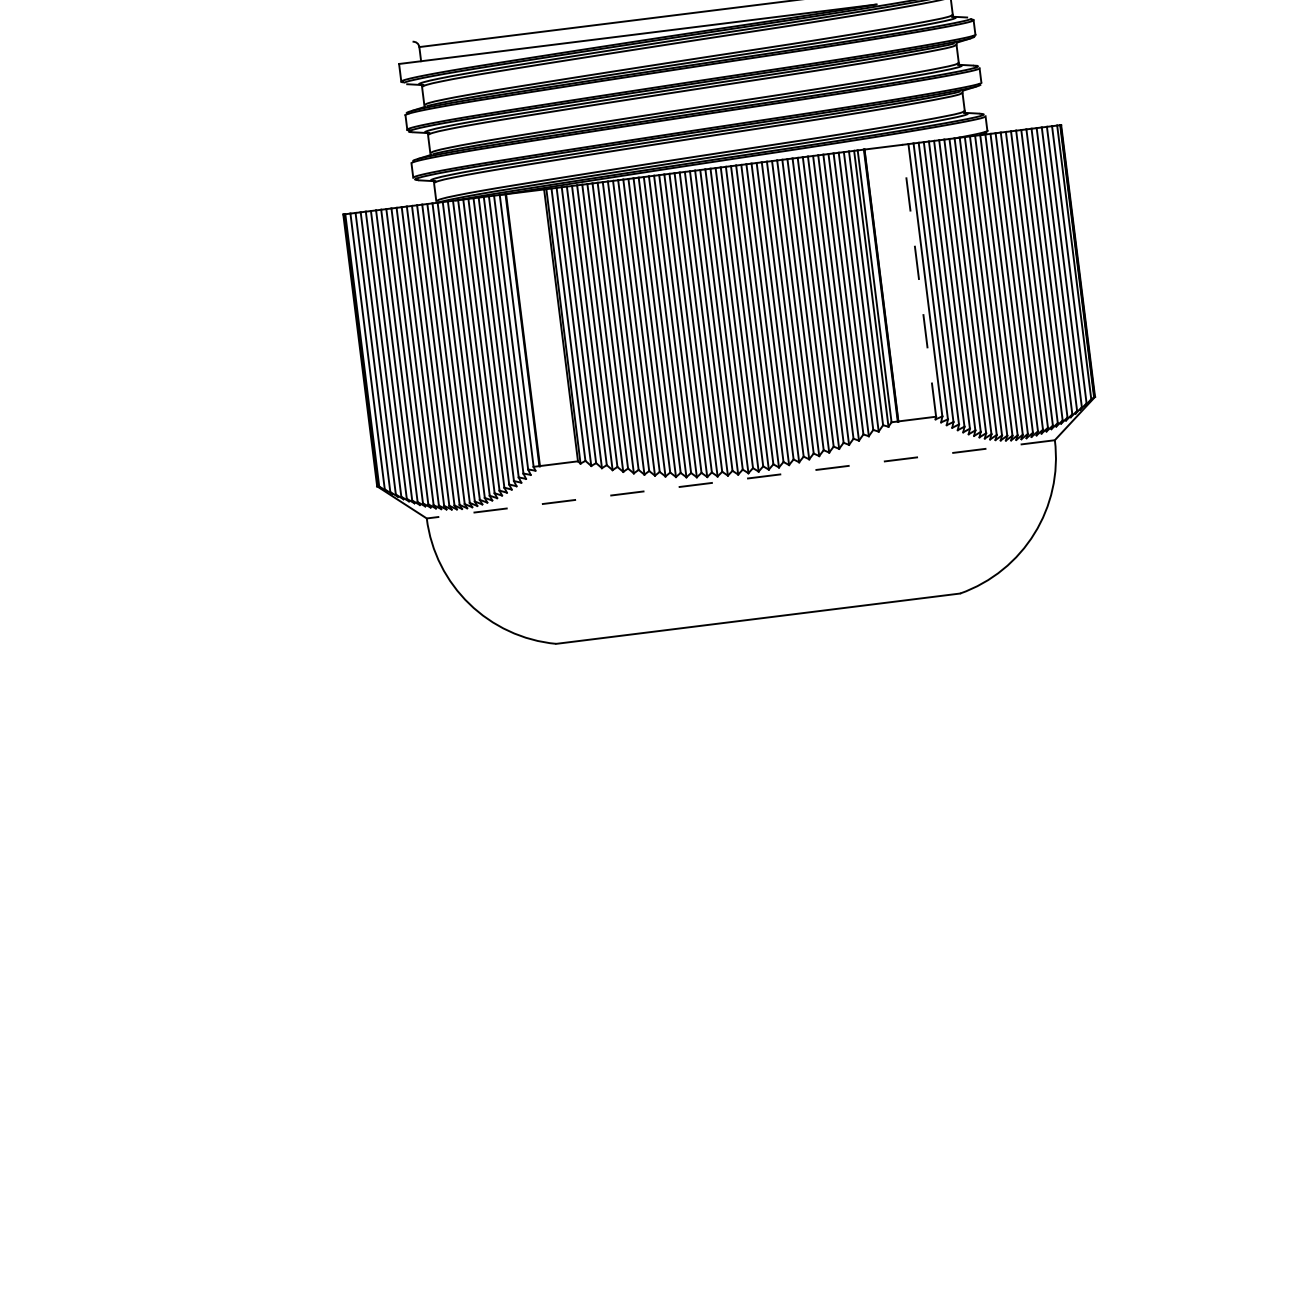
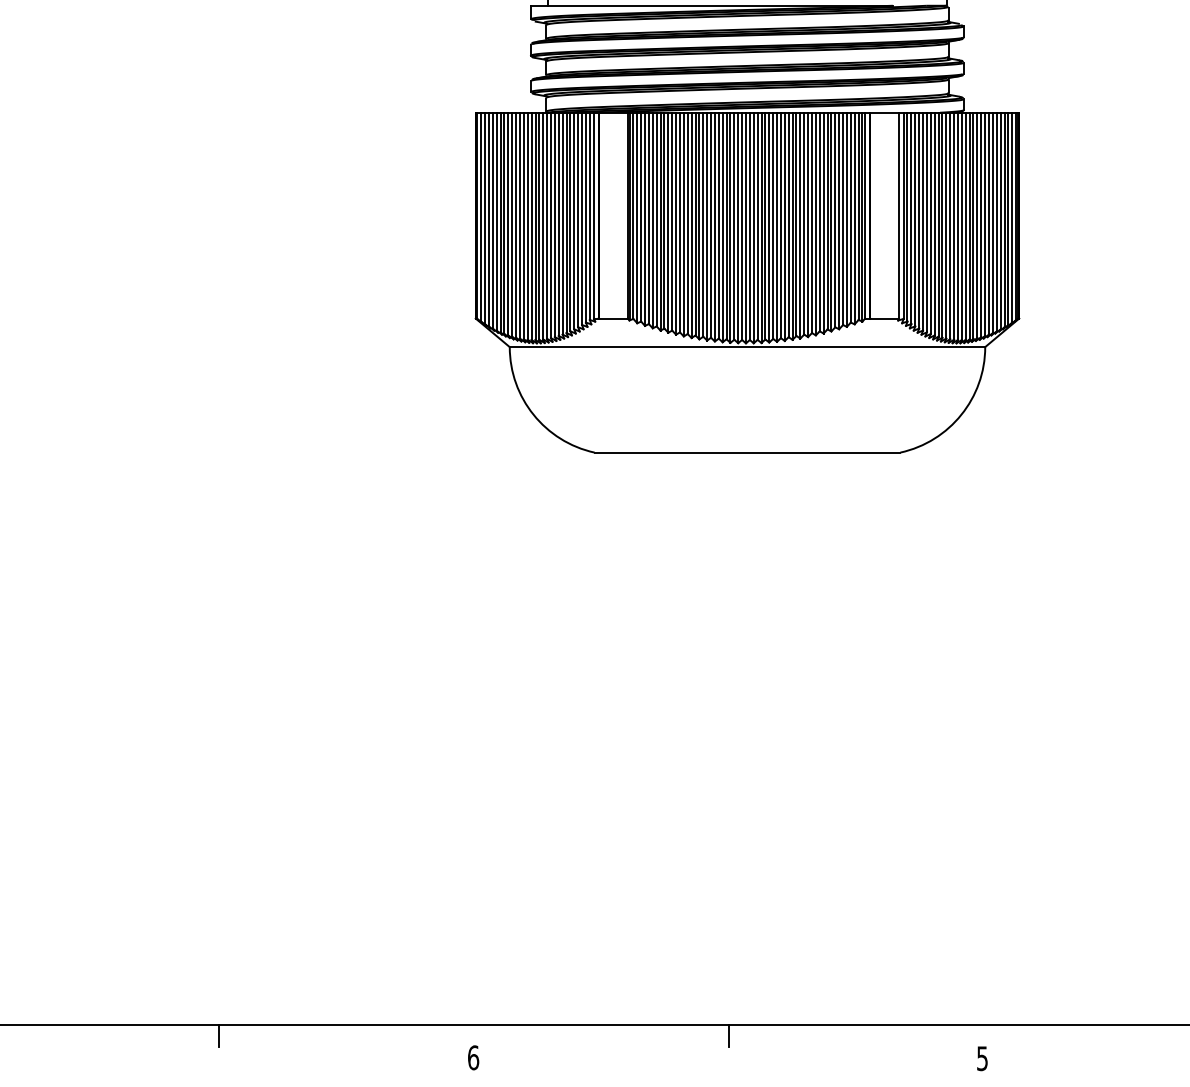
line: (918, 280) -> (898, 215), dashed -> solid
line: (740, 479) -> (747, 347), dashed -> solid

